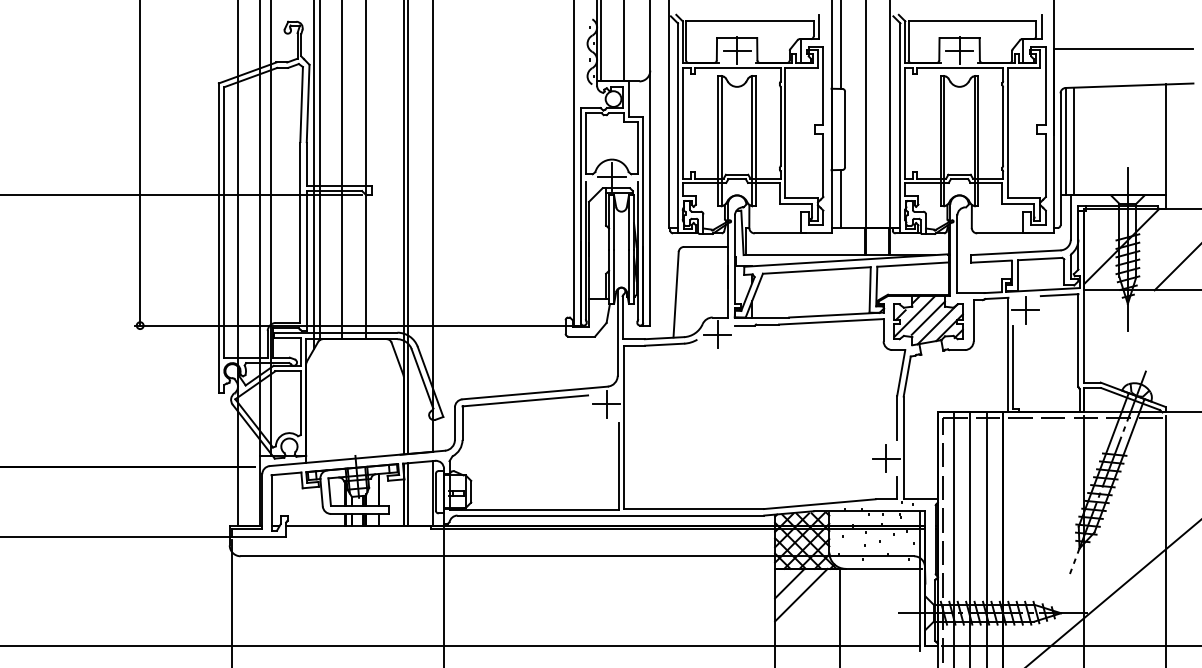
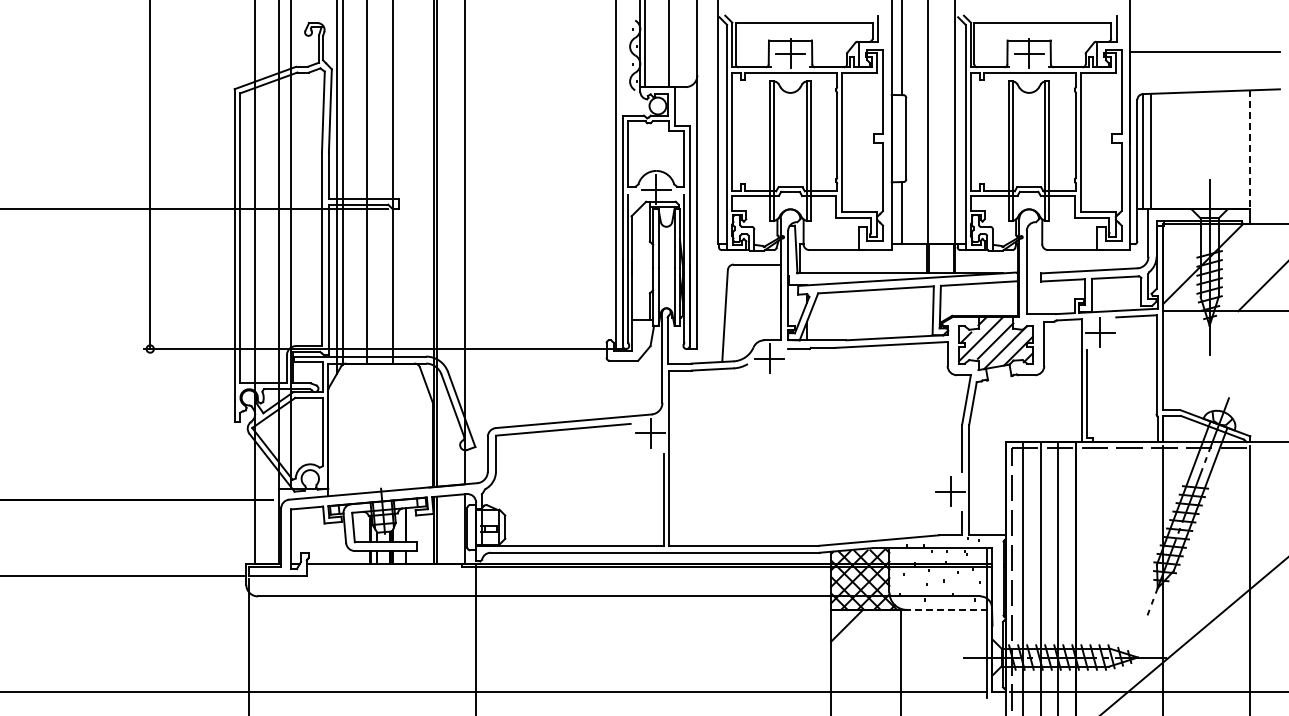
line: (1165, 140) -> (1250, 150), solid -> dashed
line: (883, 568) -> (947, 609), solid -> dashed
line: (801, 594) -> (859, 637), removed

